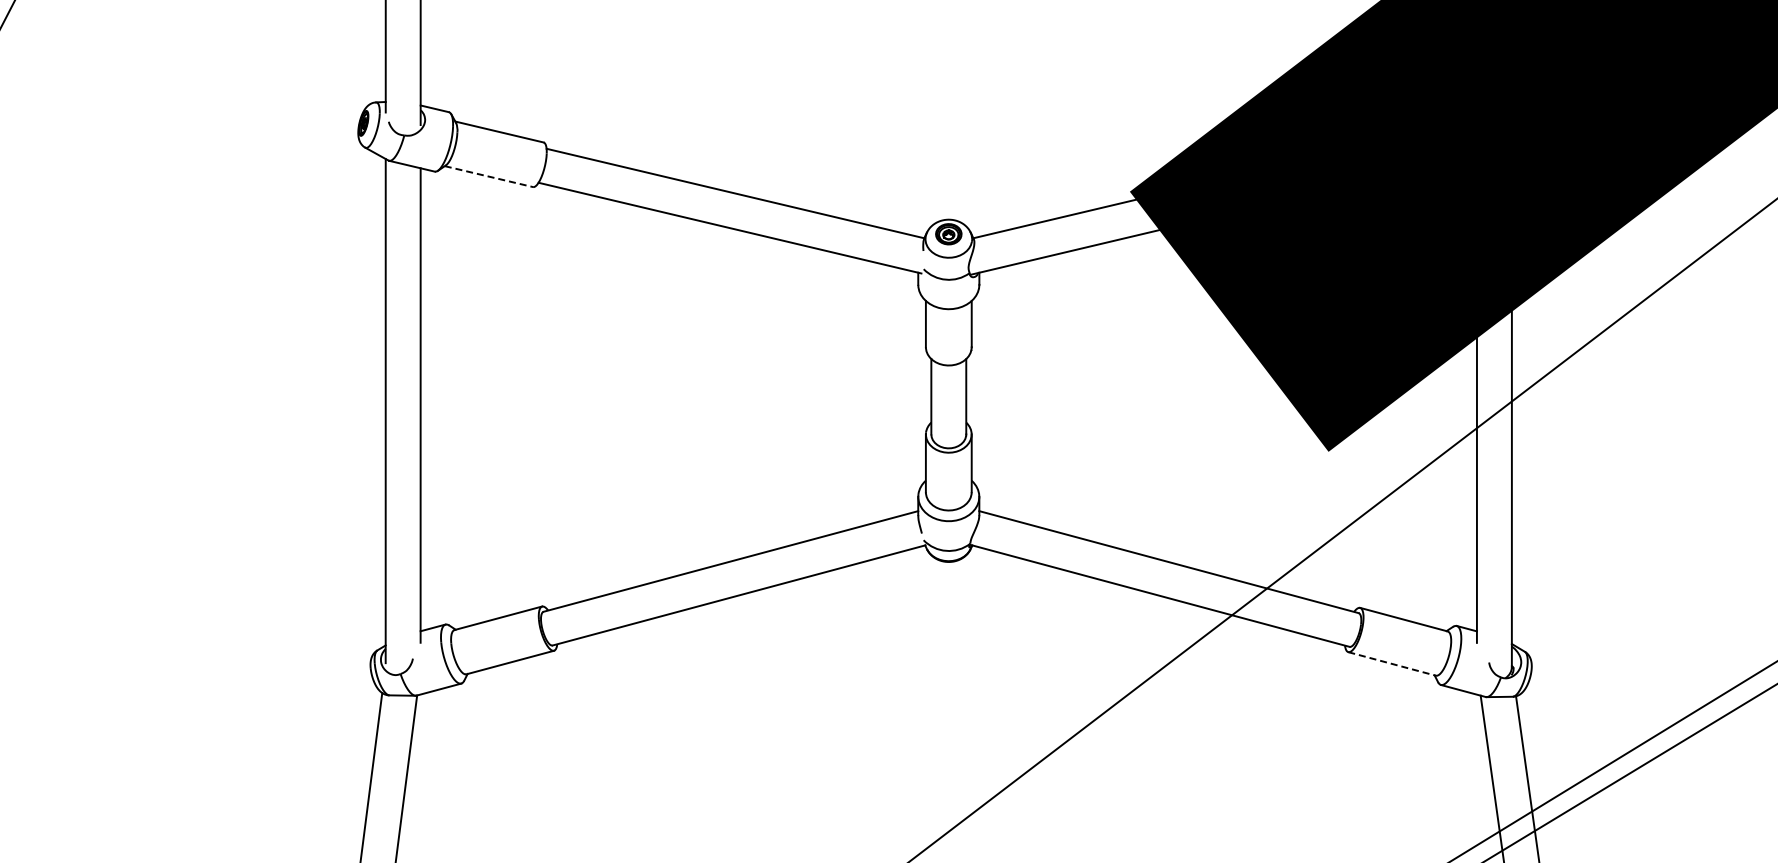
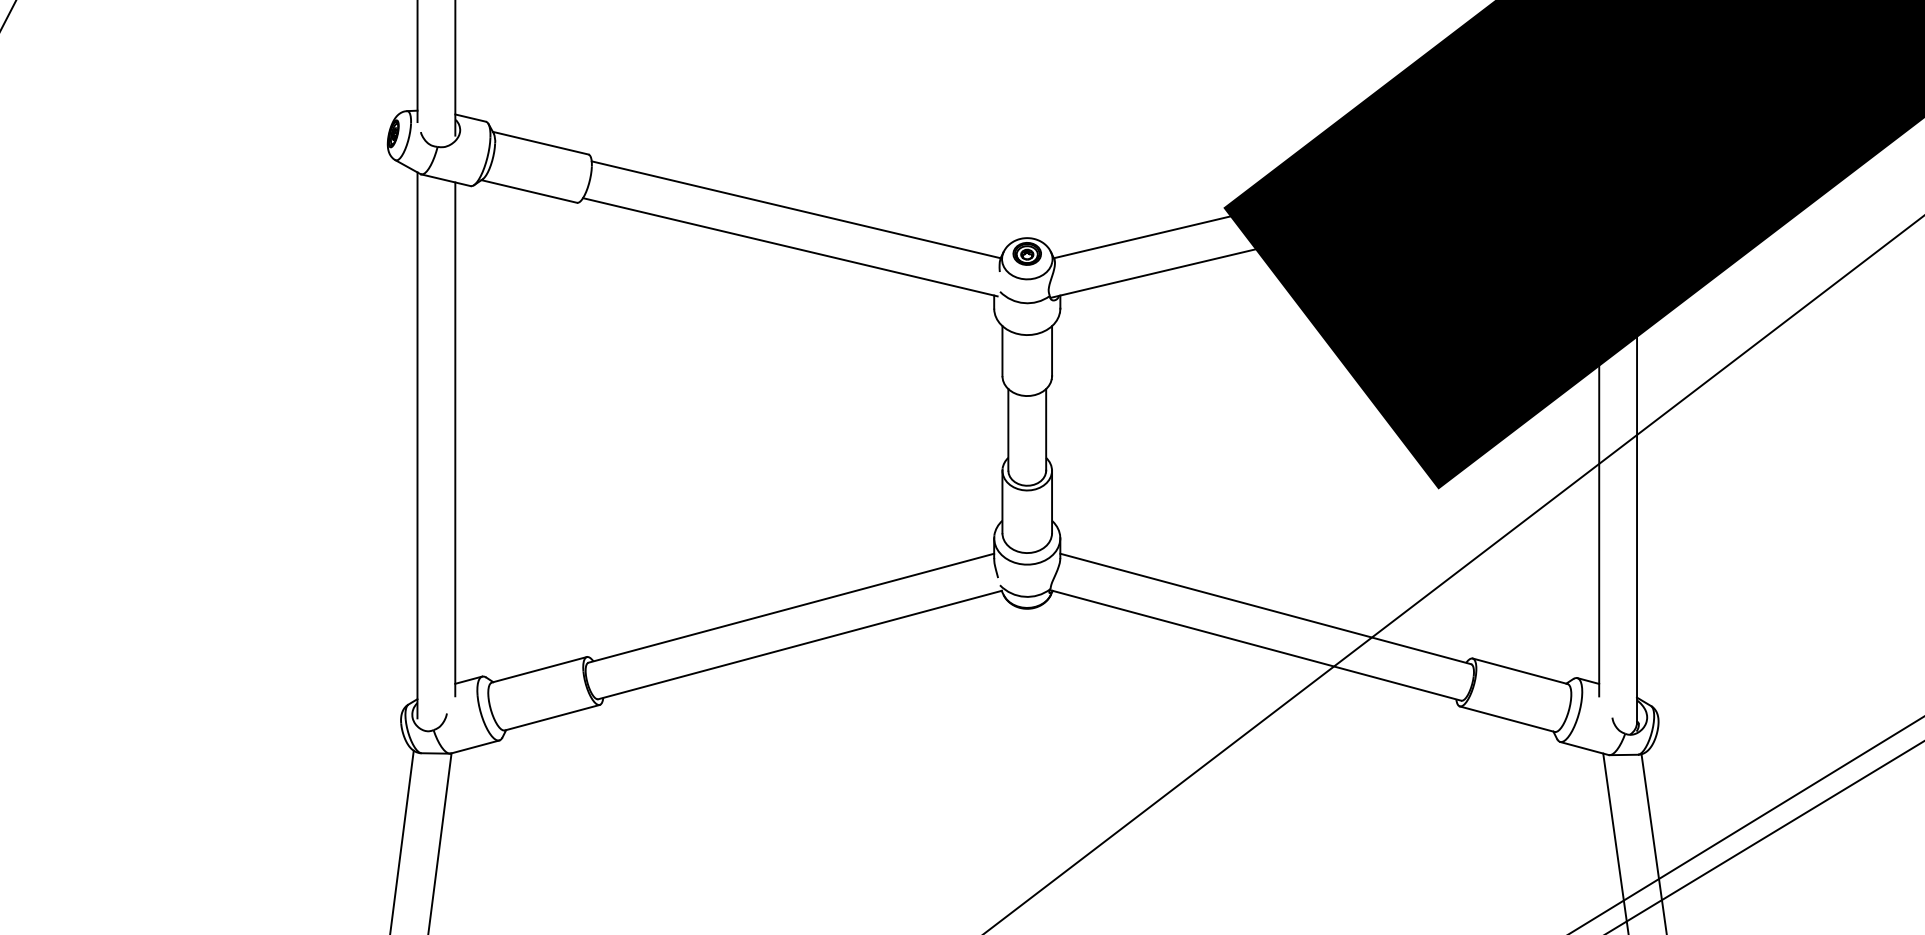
line: (489, 176) -> (529, 191), dashed -> solid
line: (1392, 664) -> (1507, 719), dashed -> solid

